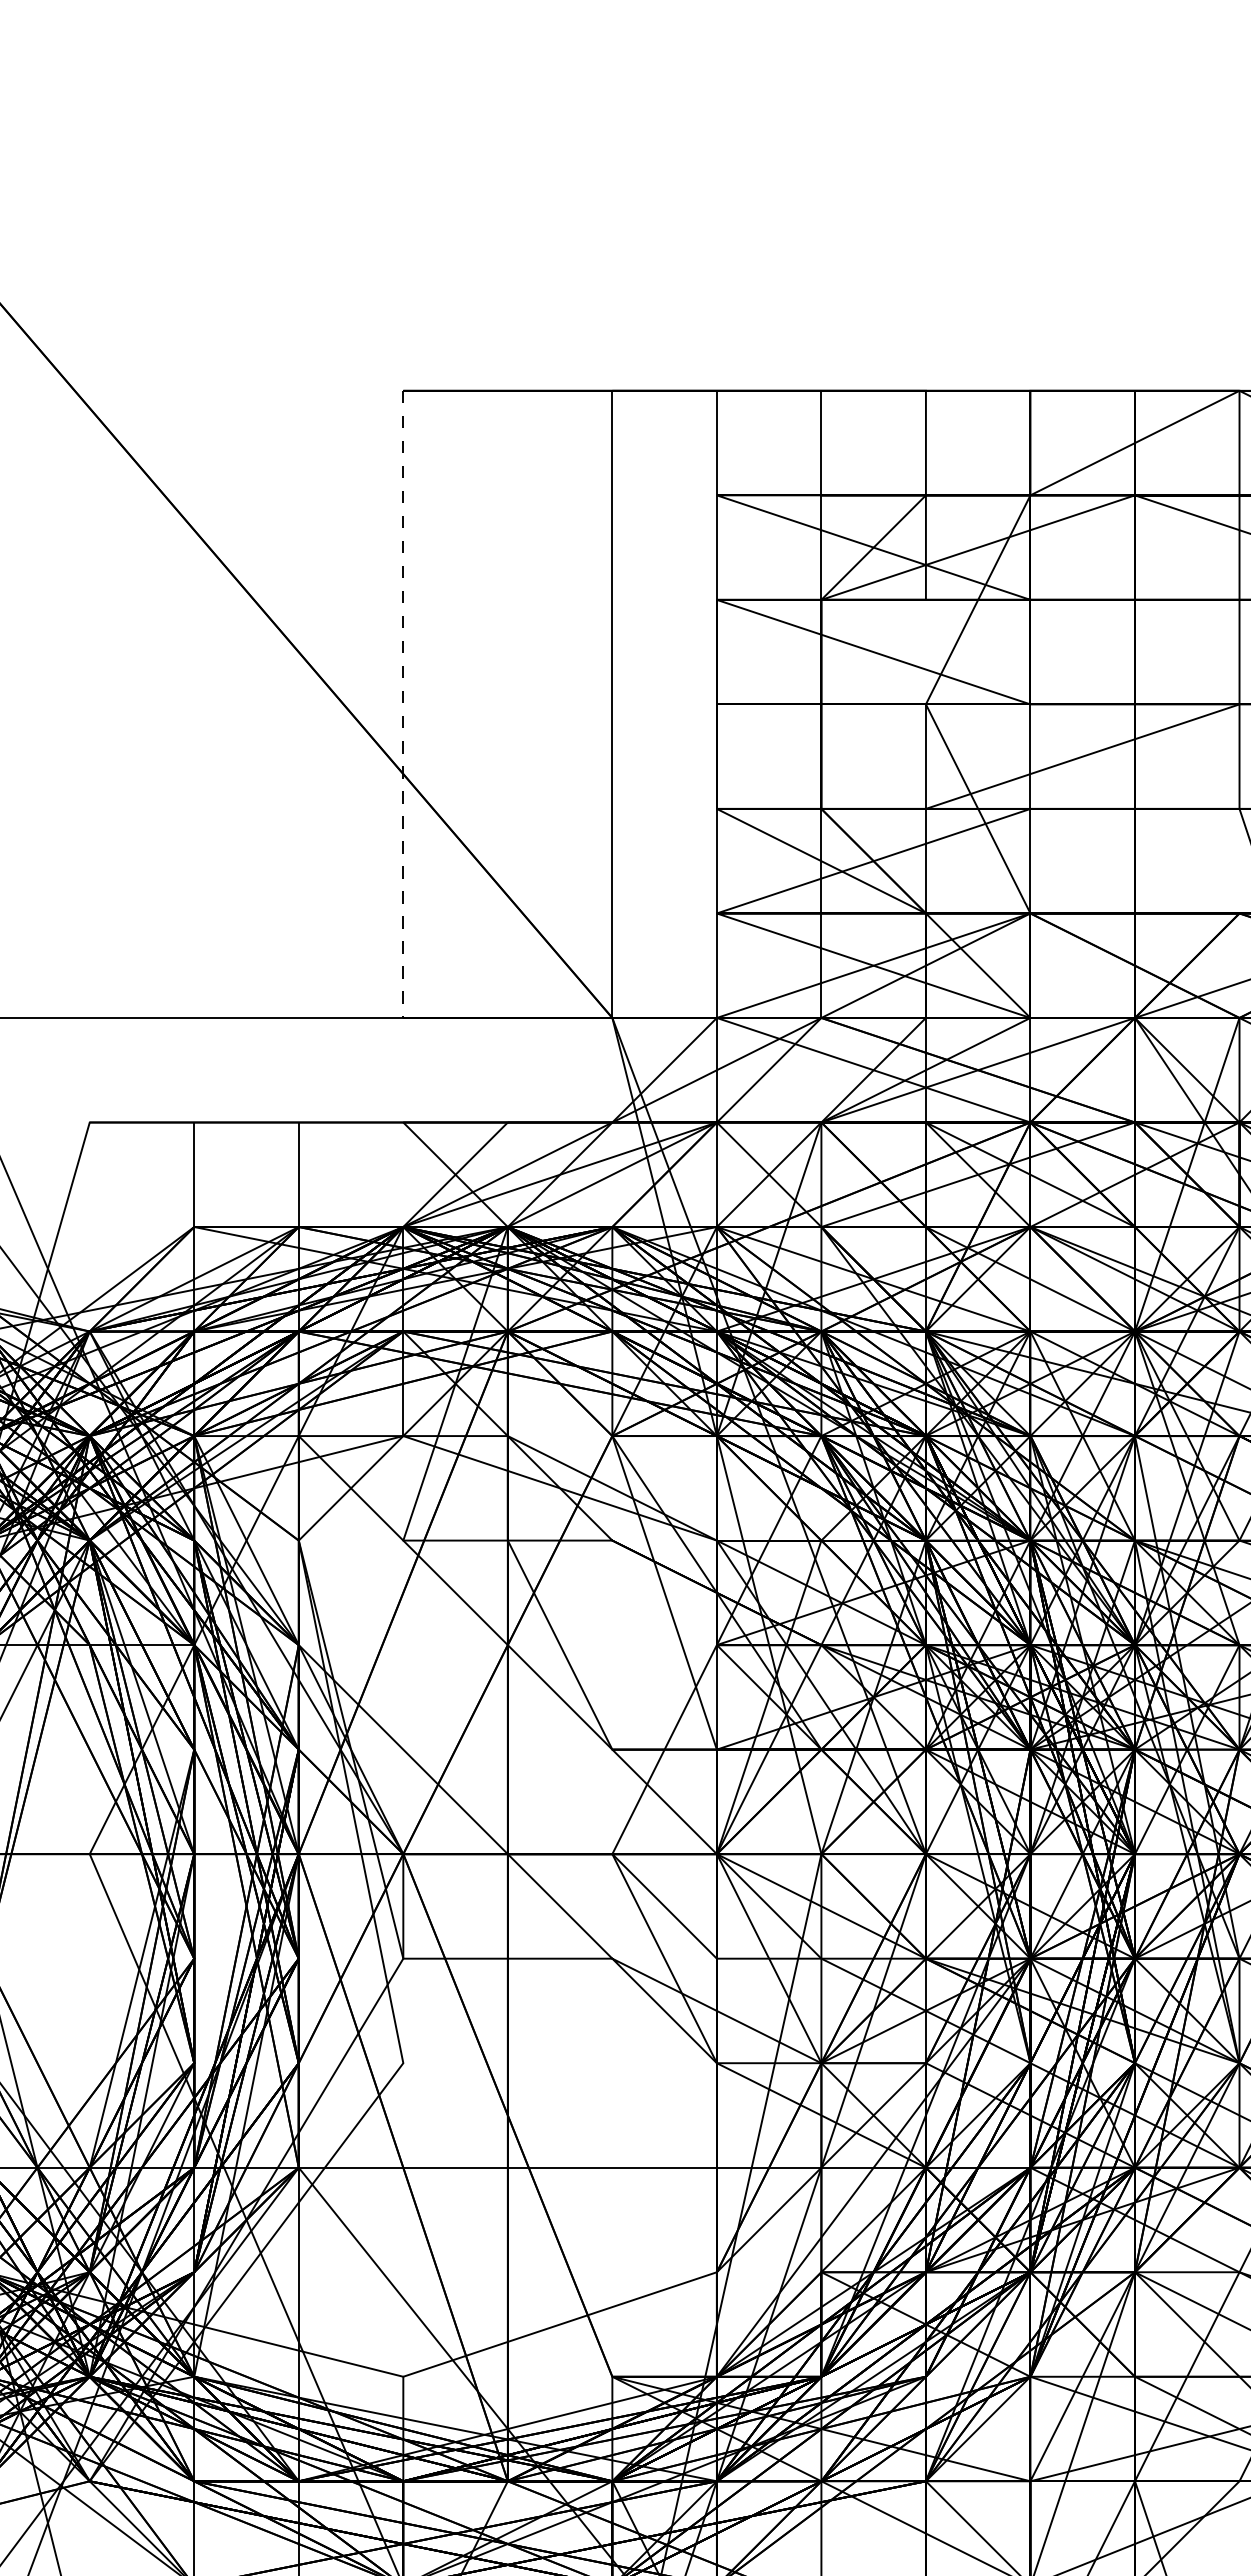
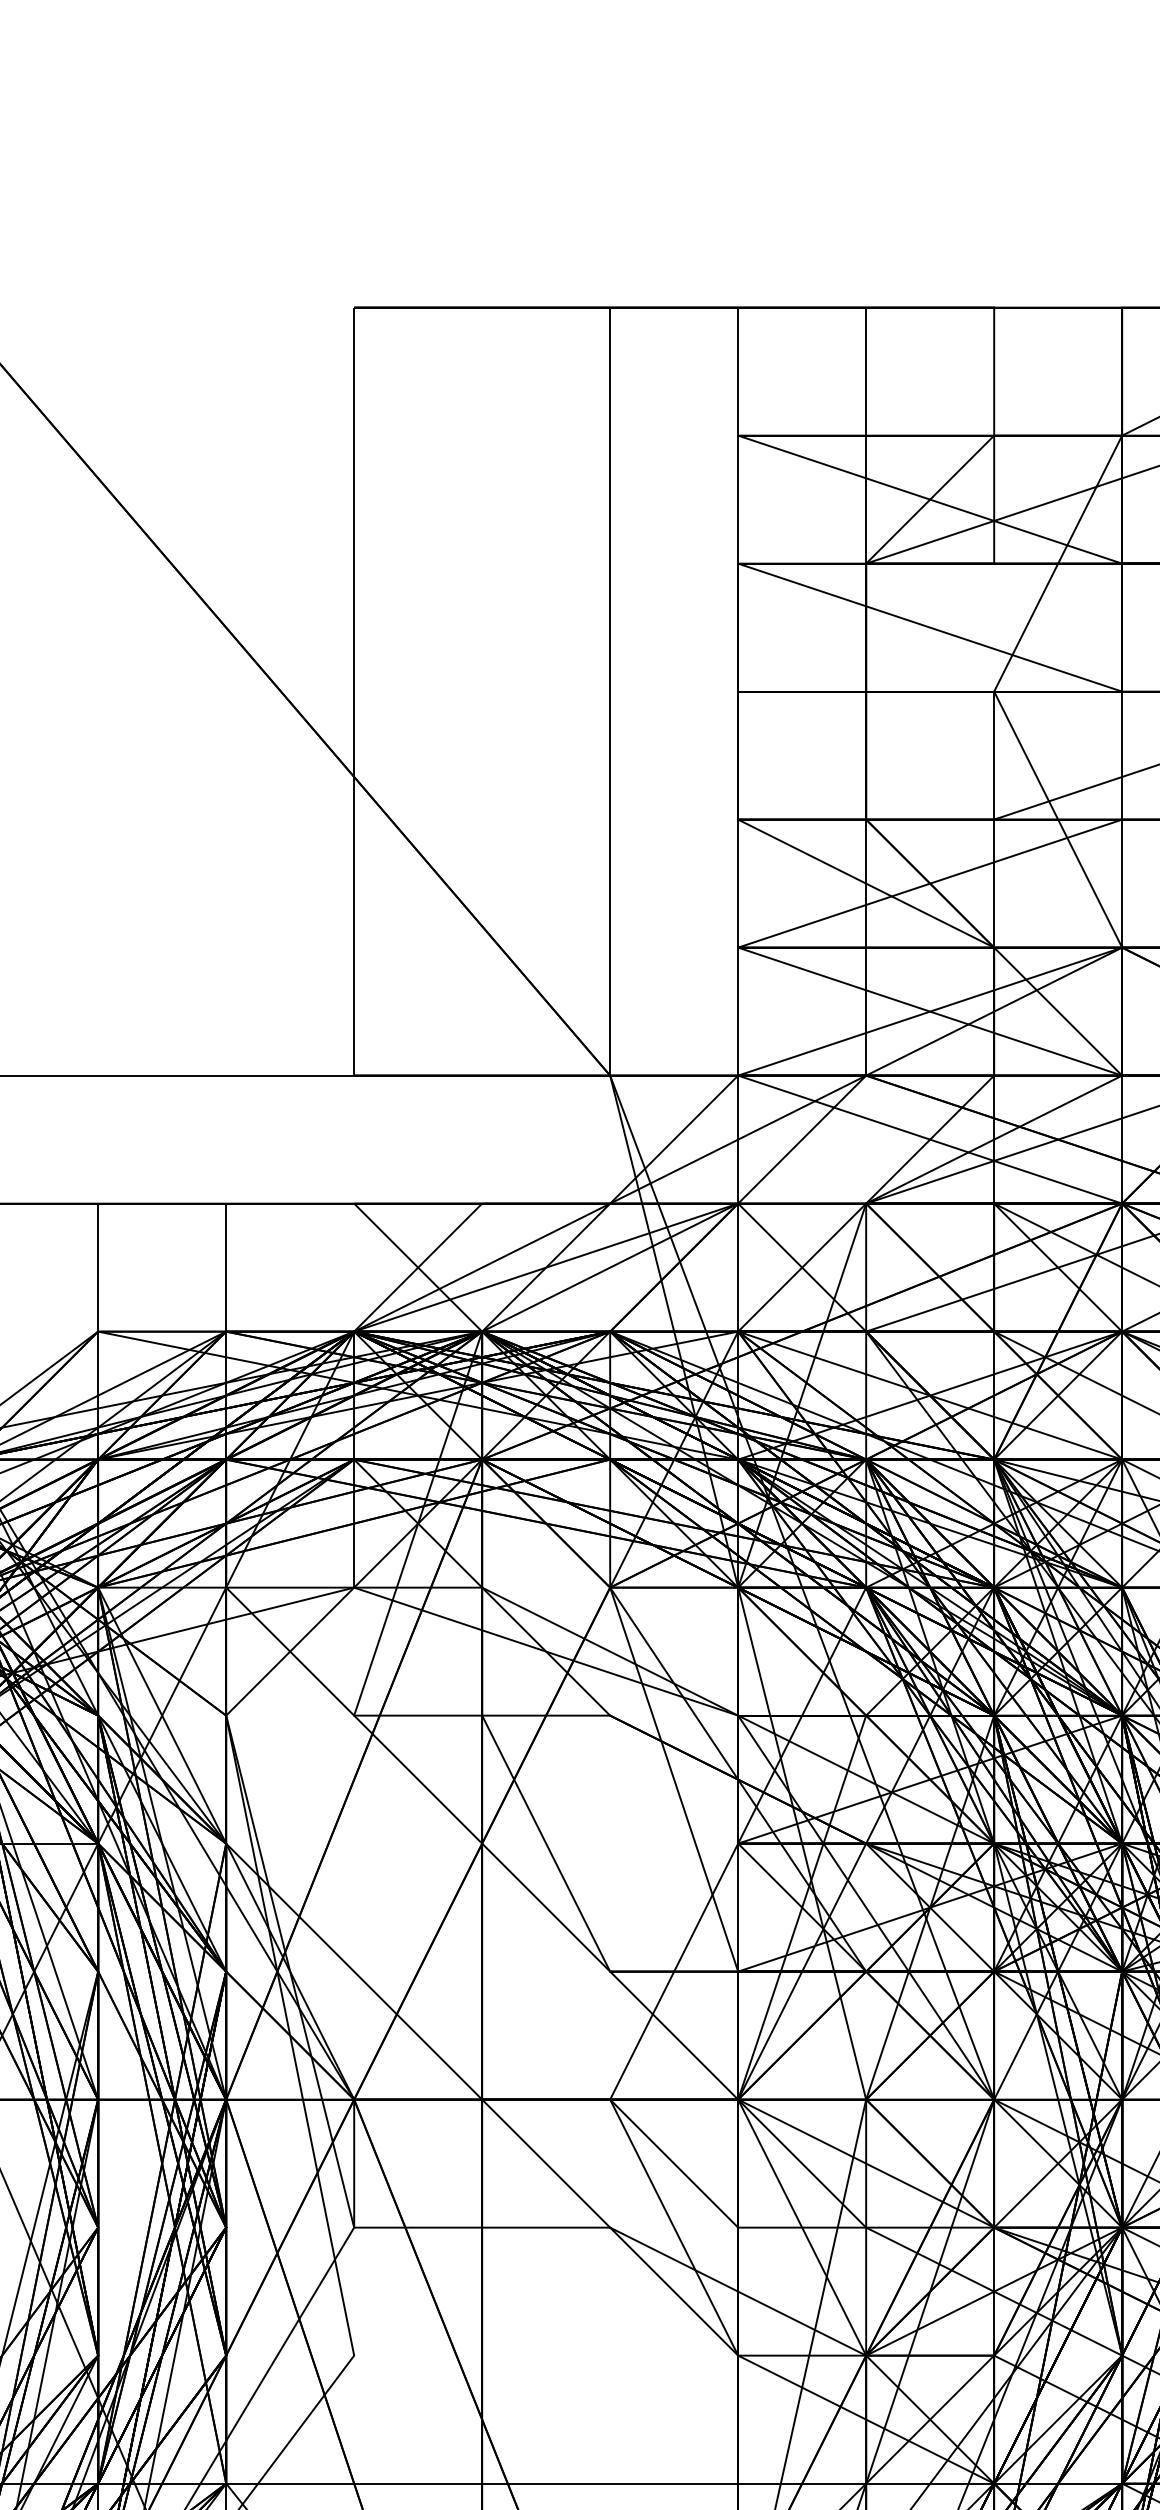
line: (403, 704) -> (354, 691), dashed -> solid

